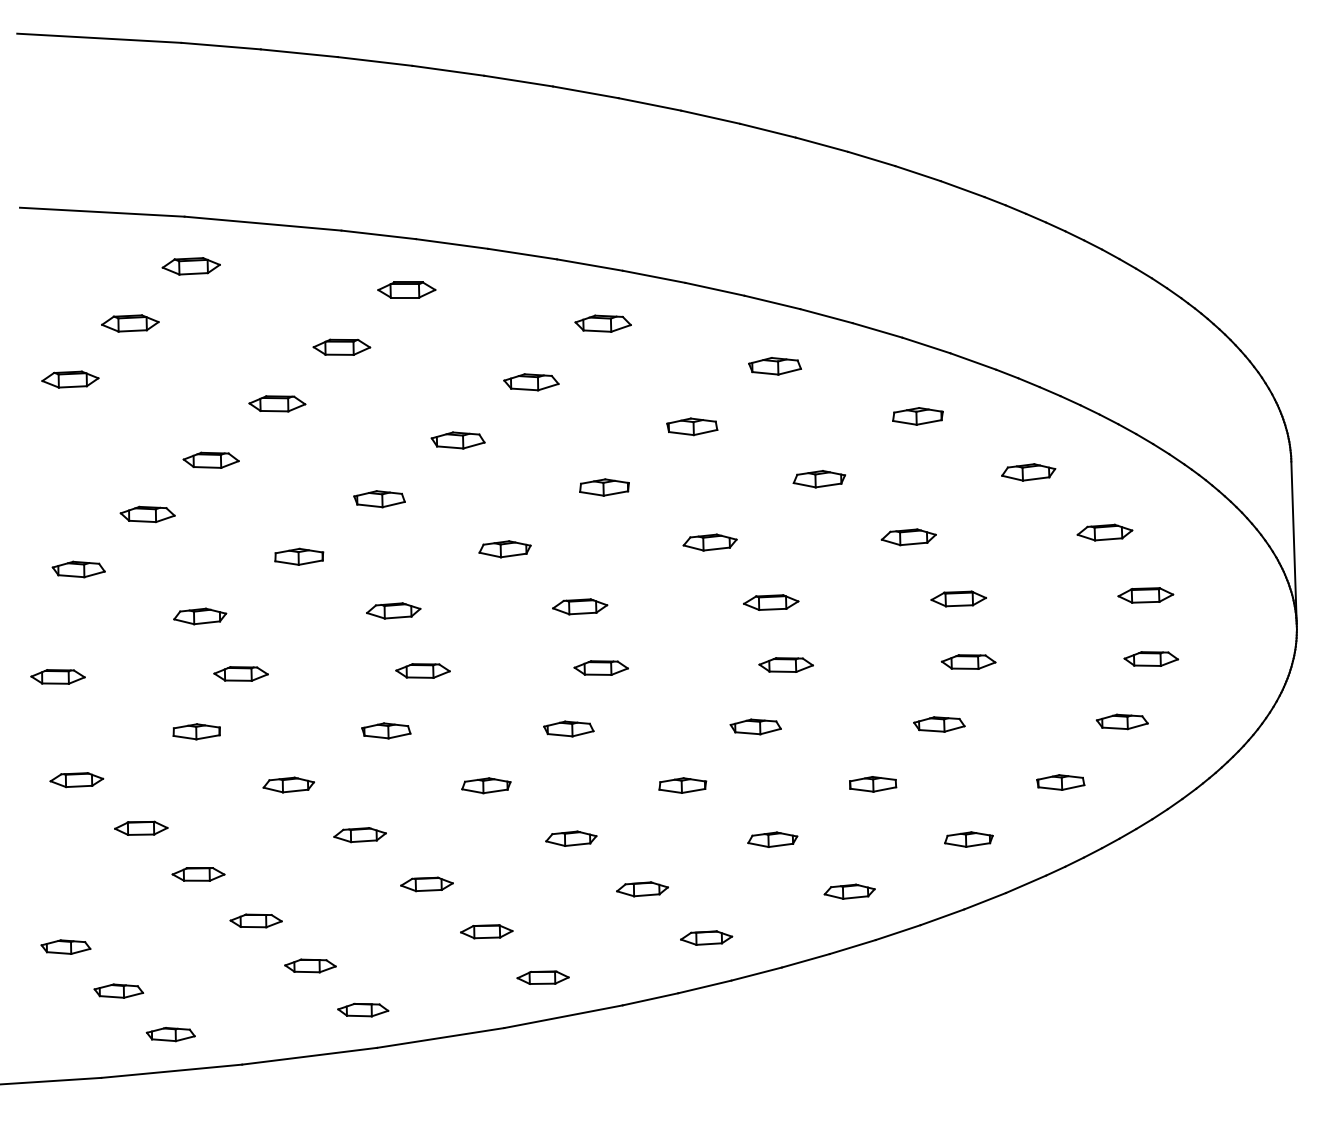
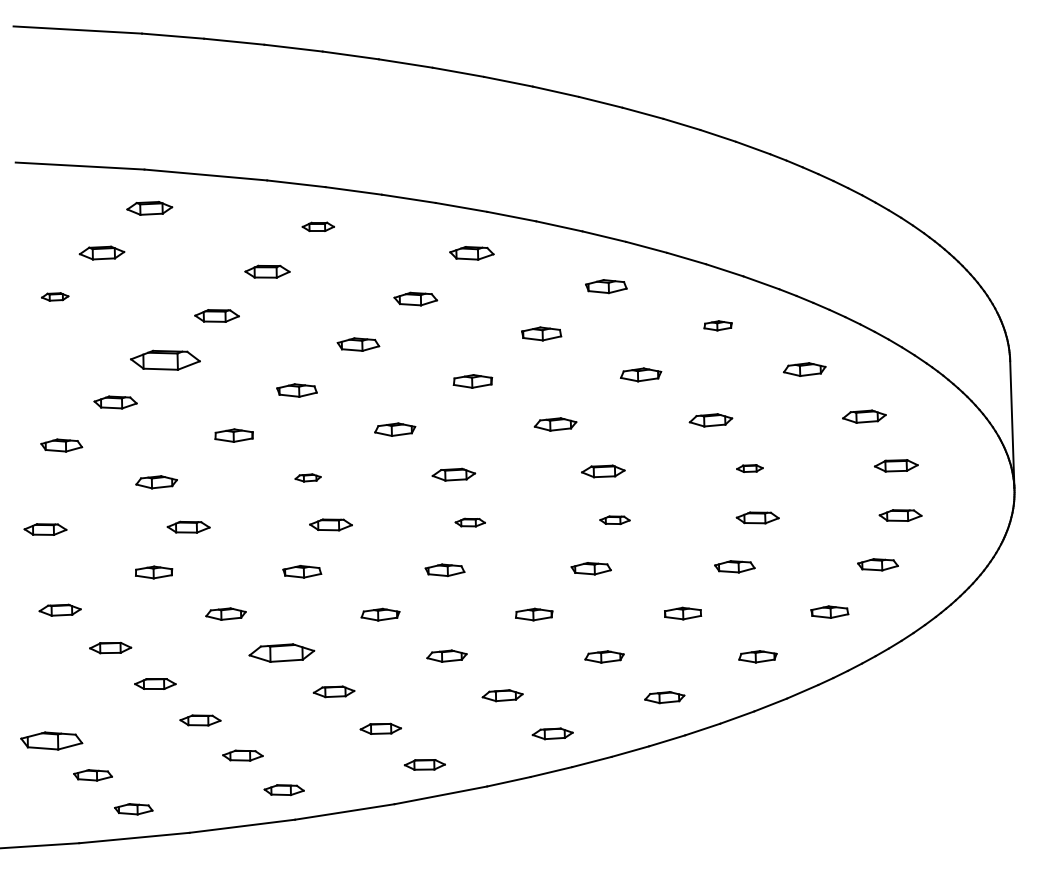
part: (406, 289) -> (318, 226), size x0.7
part: (70, 379) -> (55, 296), size x0.6
part: (917, 416) -> (717, 325), size x0.7
part: (210, 459) -> (164, 359), size x1.6
part: (958, 598) -> (749, 468), size x0.6
part: (393, 610) -> (307, 477), size x0.6
part: (785, 664) -> (614, 519), size x0.7
part: (600, 667) -> (469, 522), size x0.7
part: (359, 835) -> (281, 653), size x1.6
part: (65, 946) -> (51, 740), size x1.6

